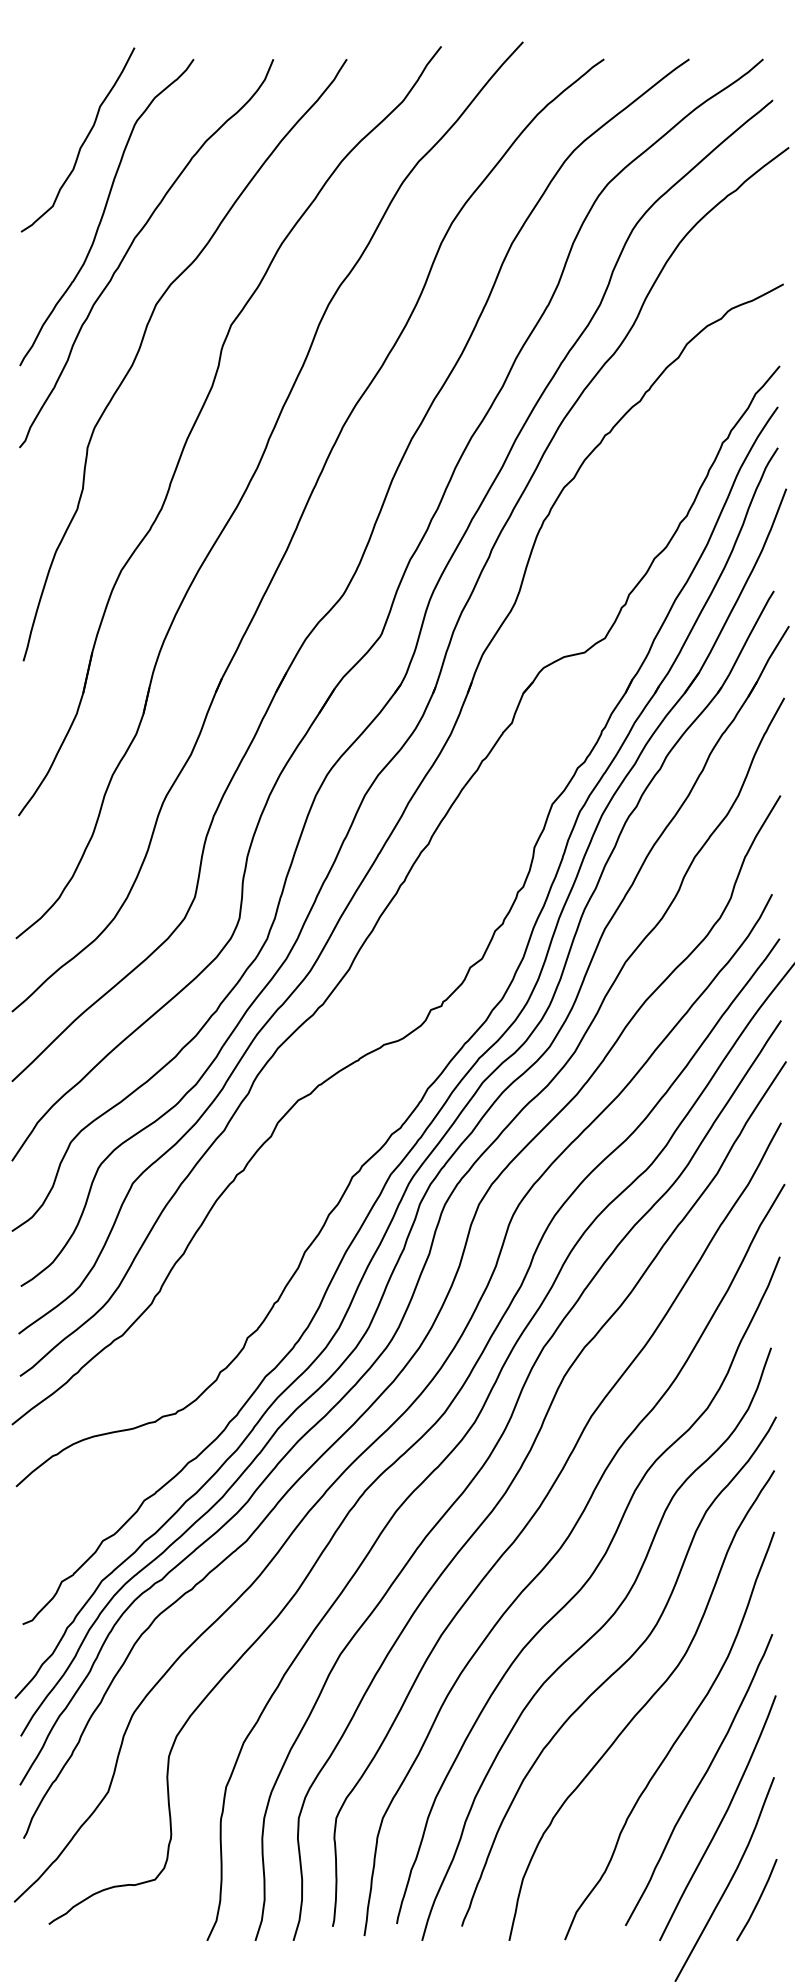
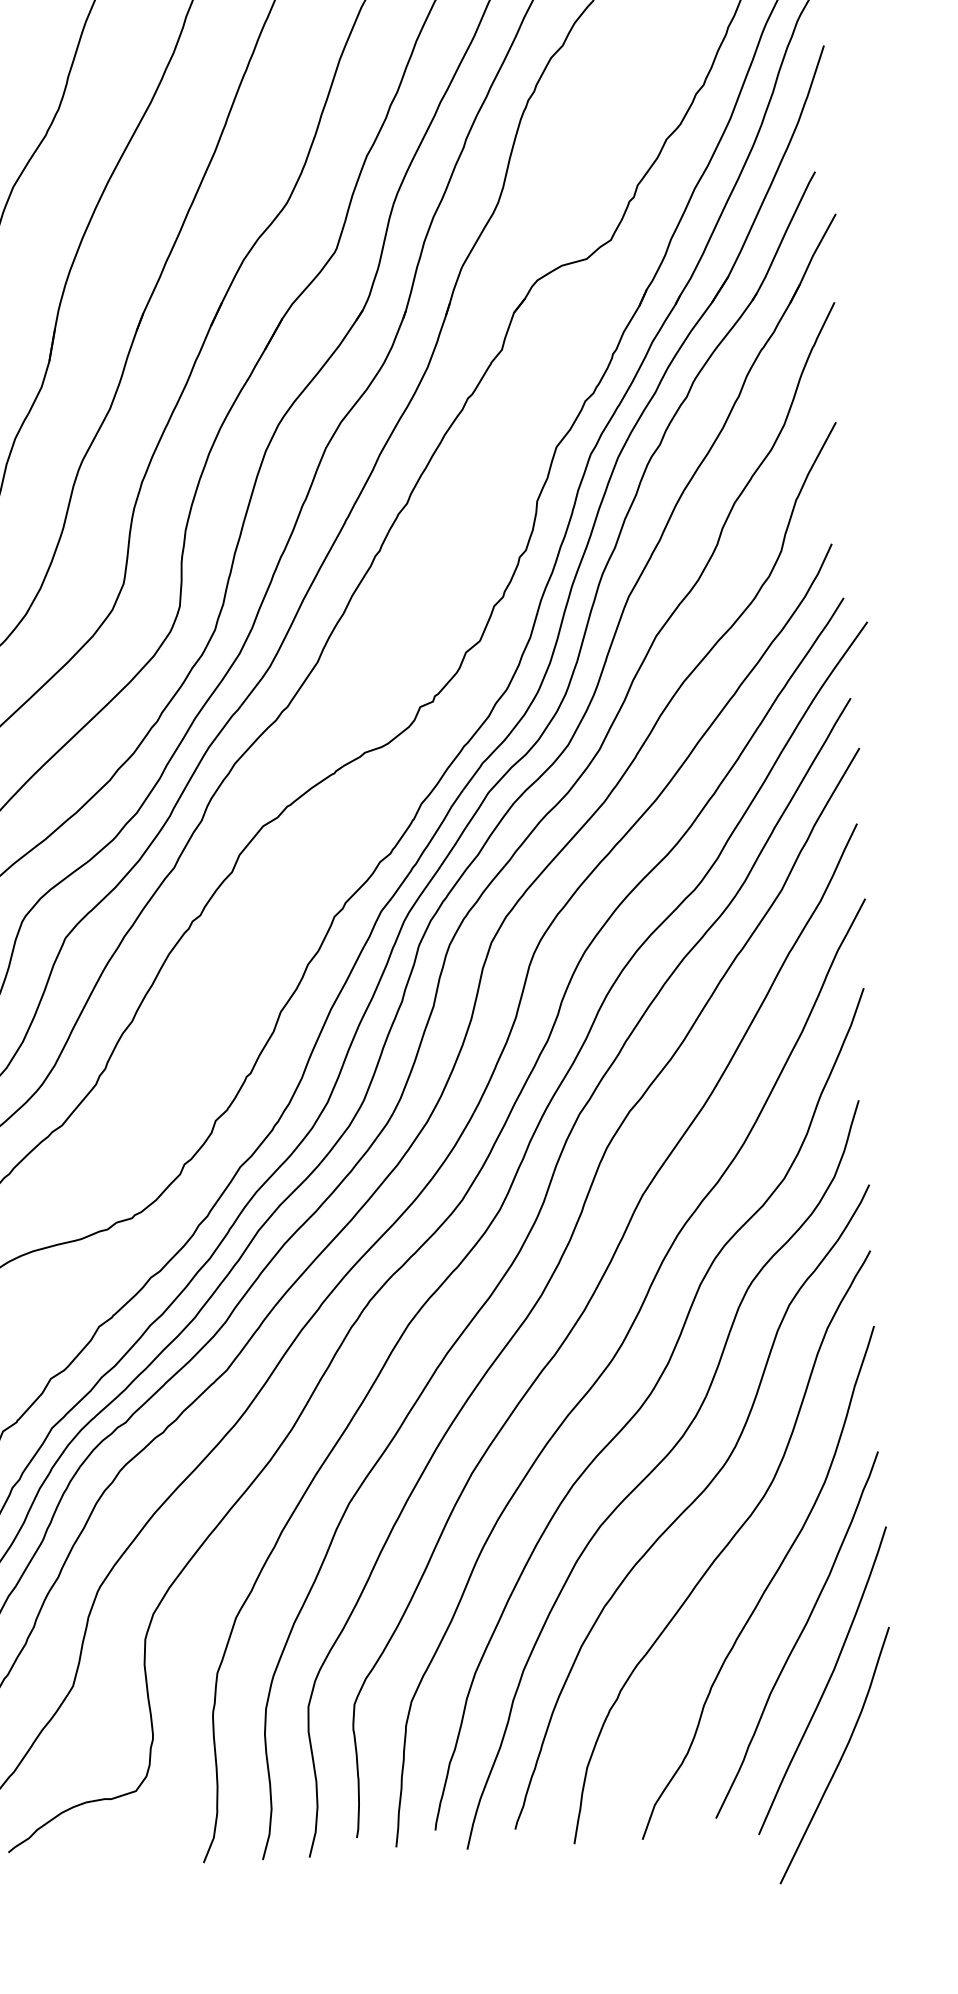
line: (757, 1900) -> (876, 1779), removed

